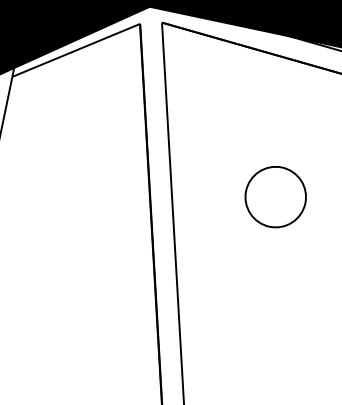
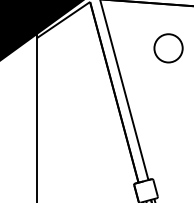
part: (275, 197) -> (168, 48), moved

